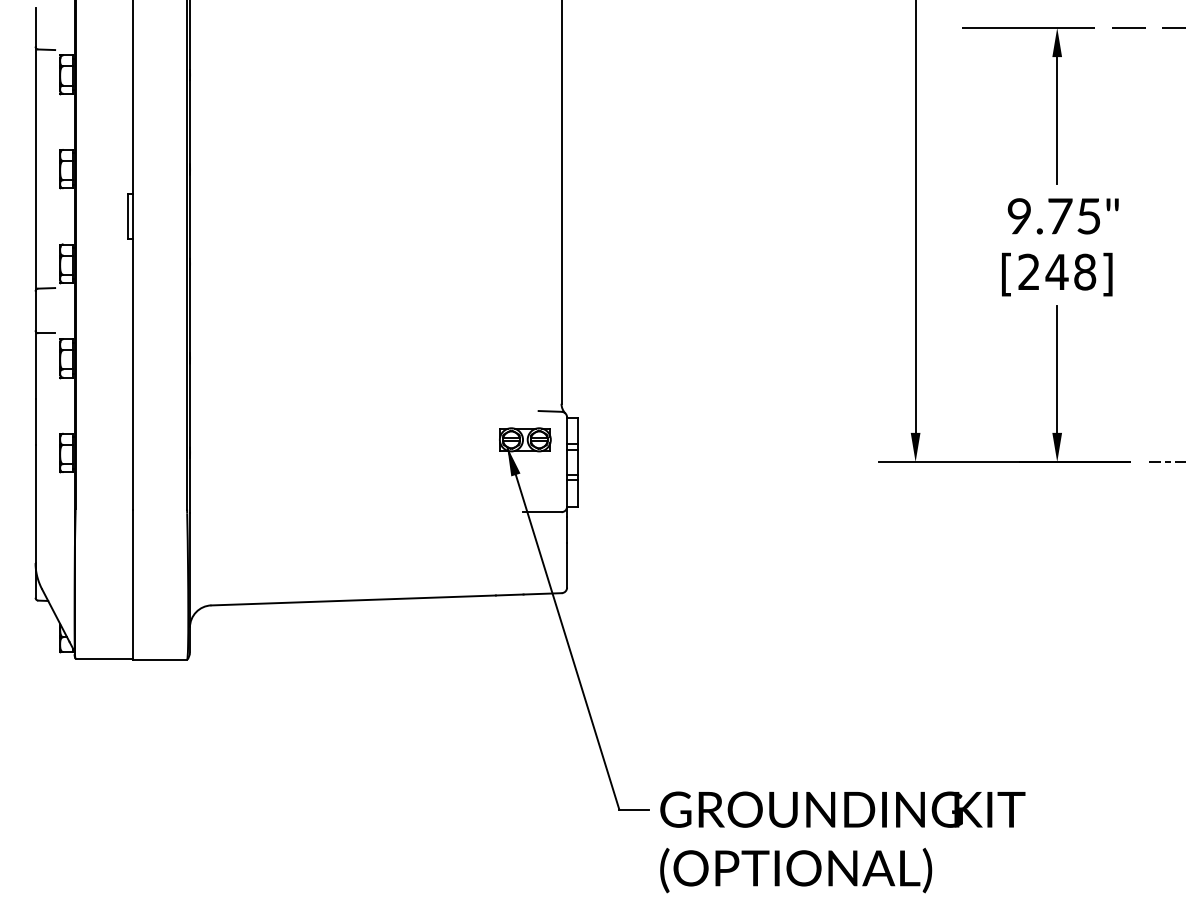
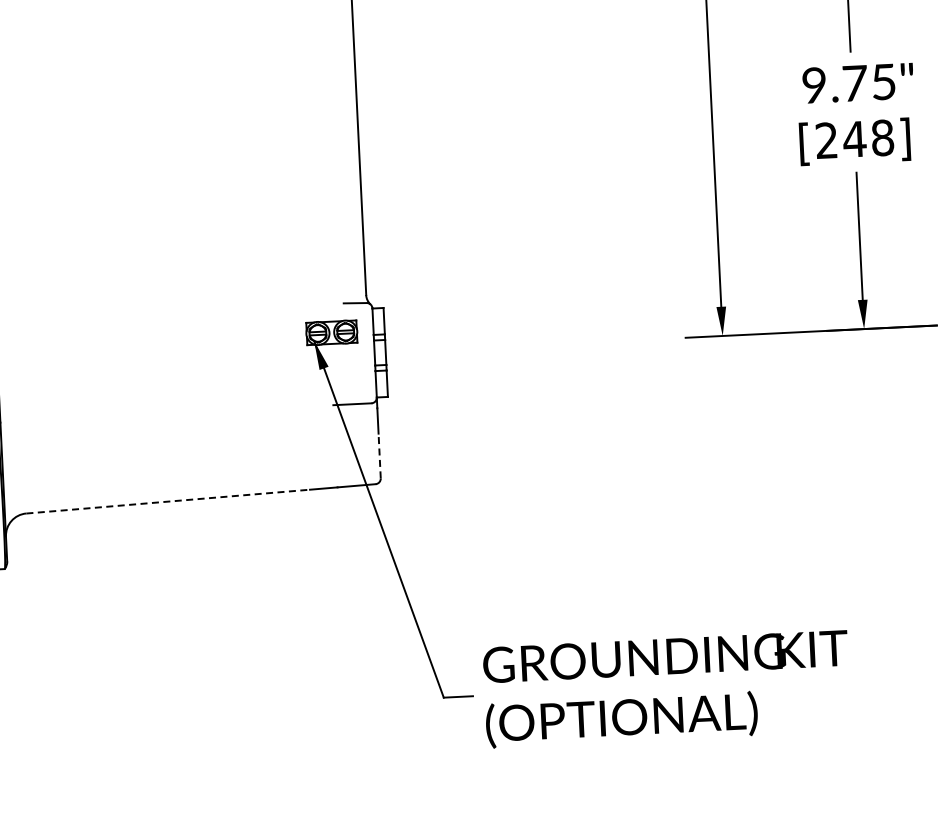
line: (567, 564) -> (380, 455), solid -> dashed
line: (354, 600) -> (169, 501), solid -> dashed
text: (842, 842) -> (666, 689), moved

